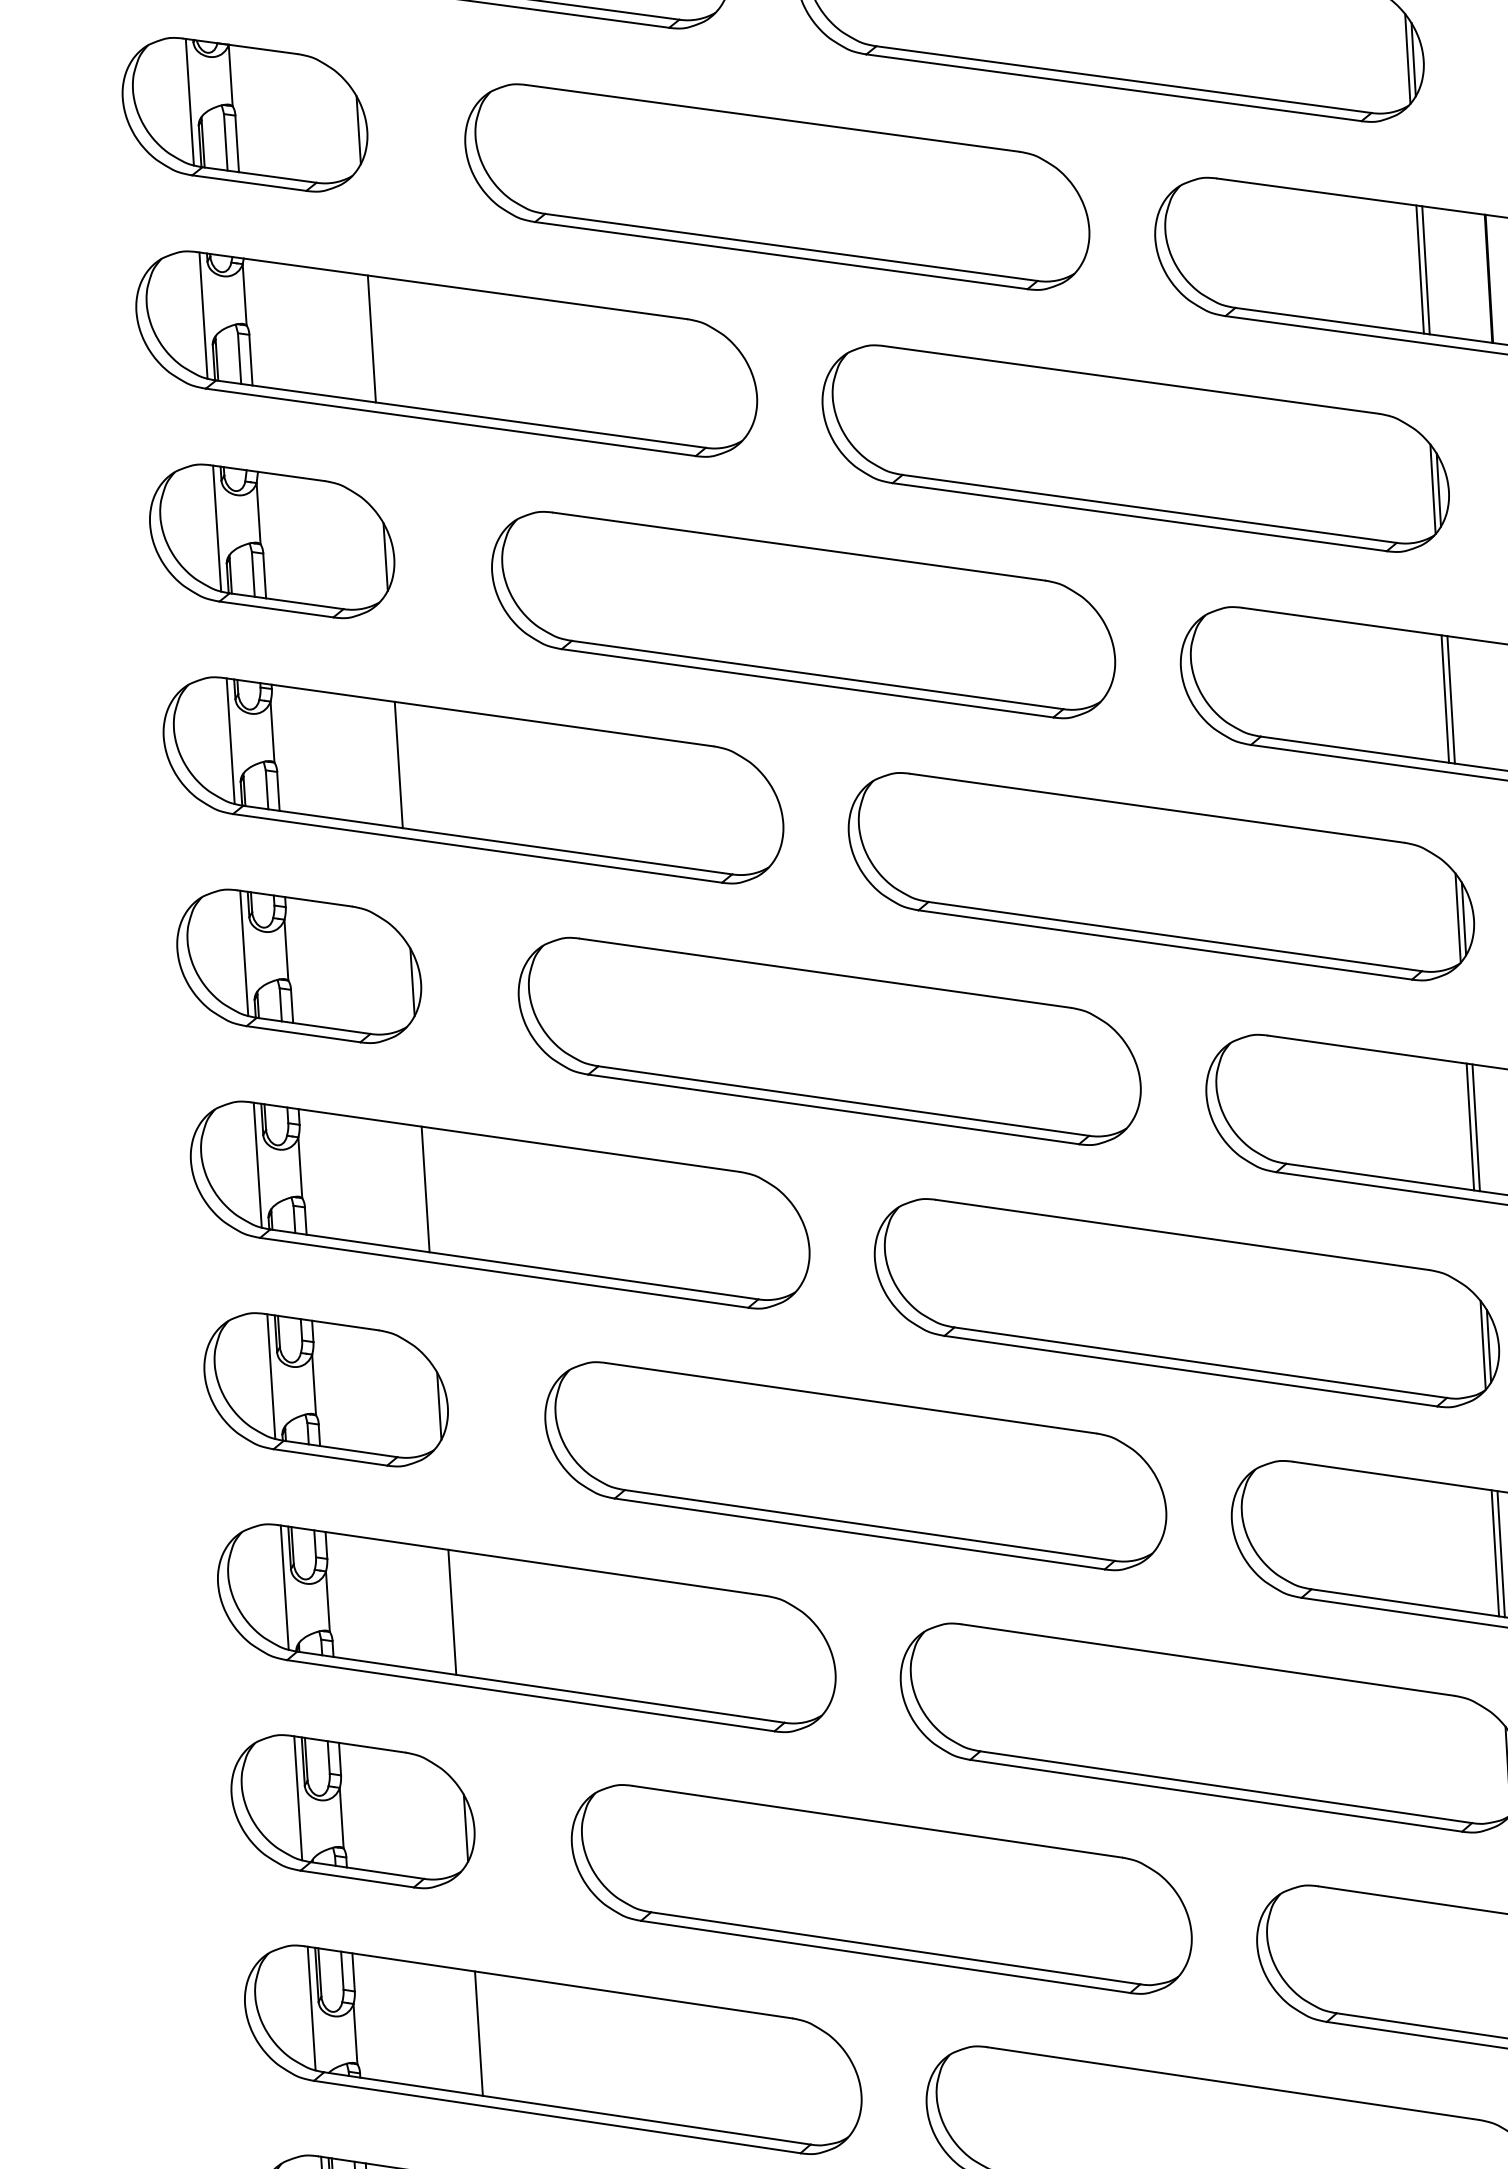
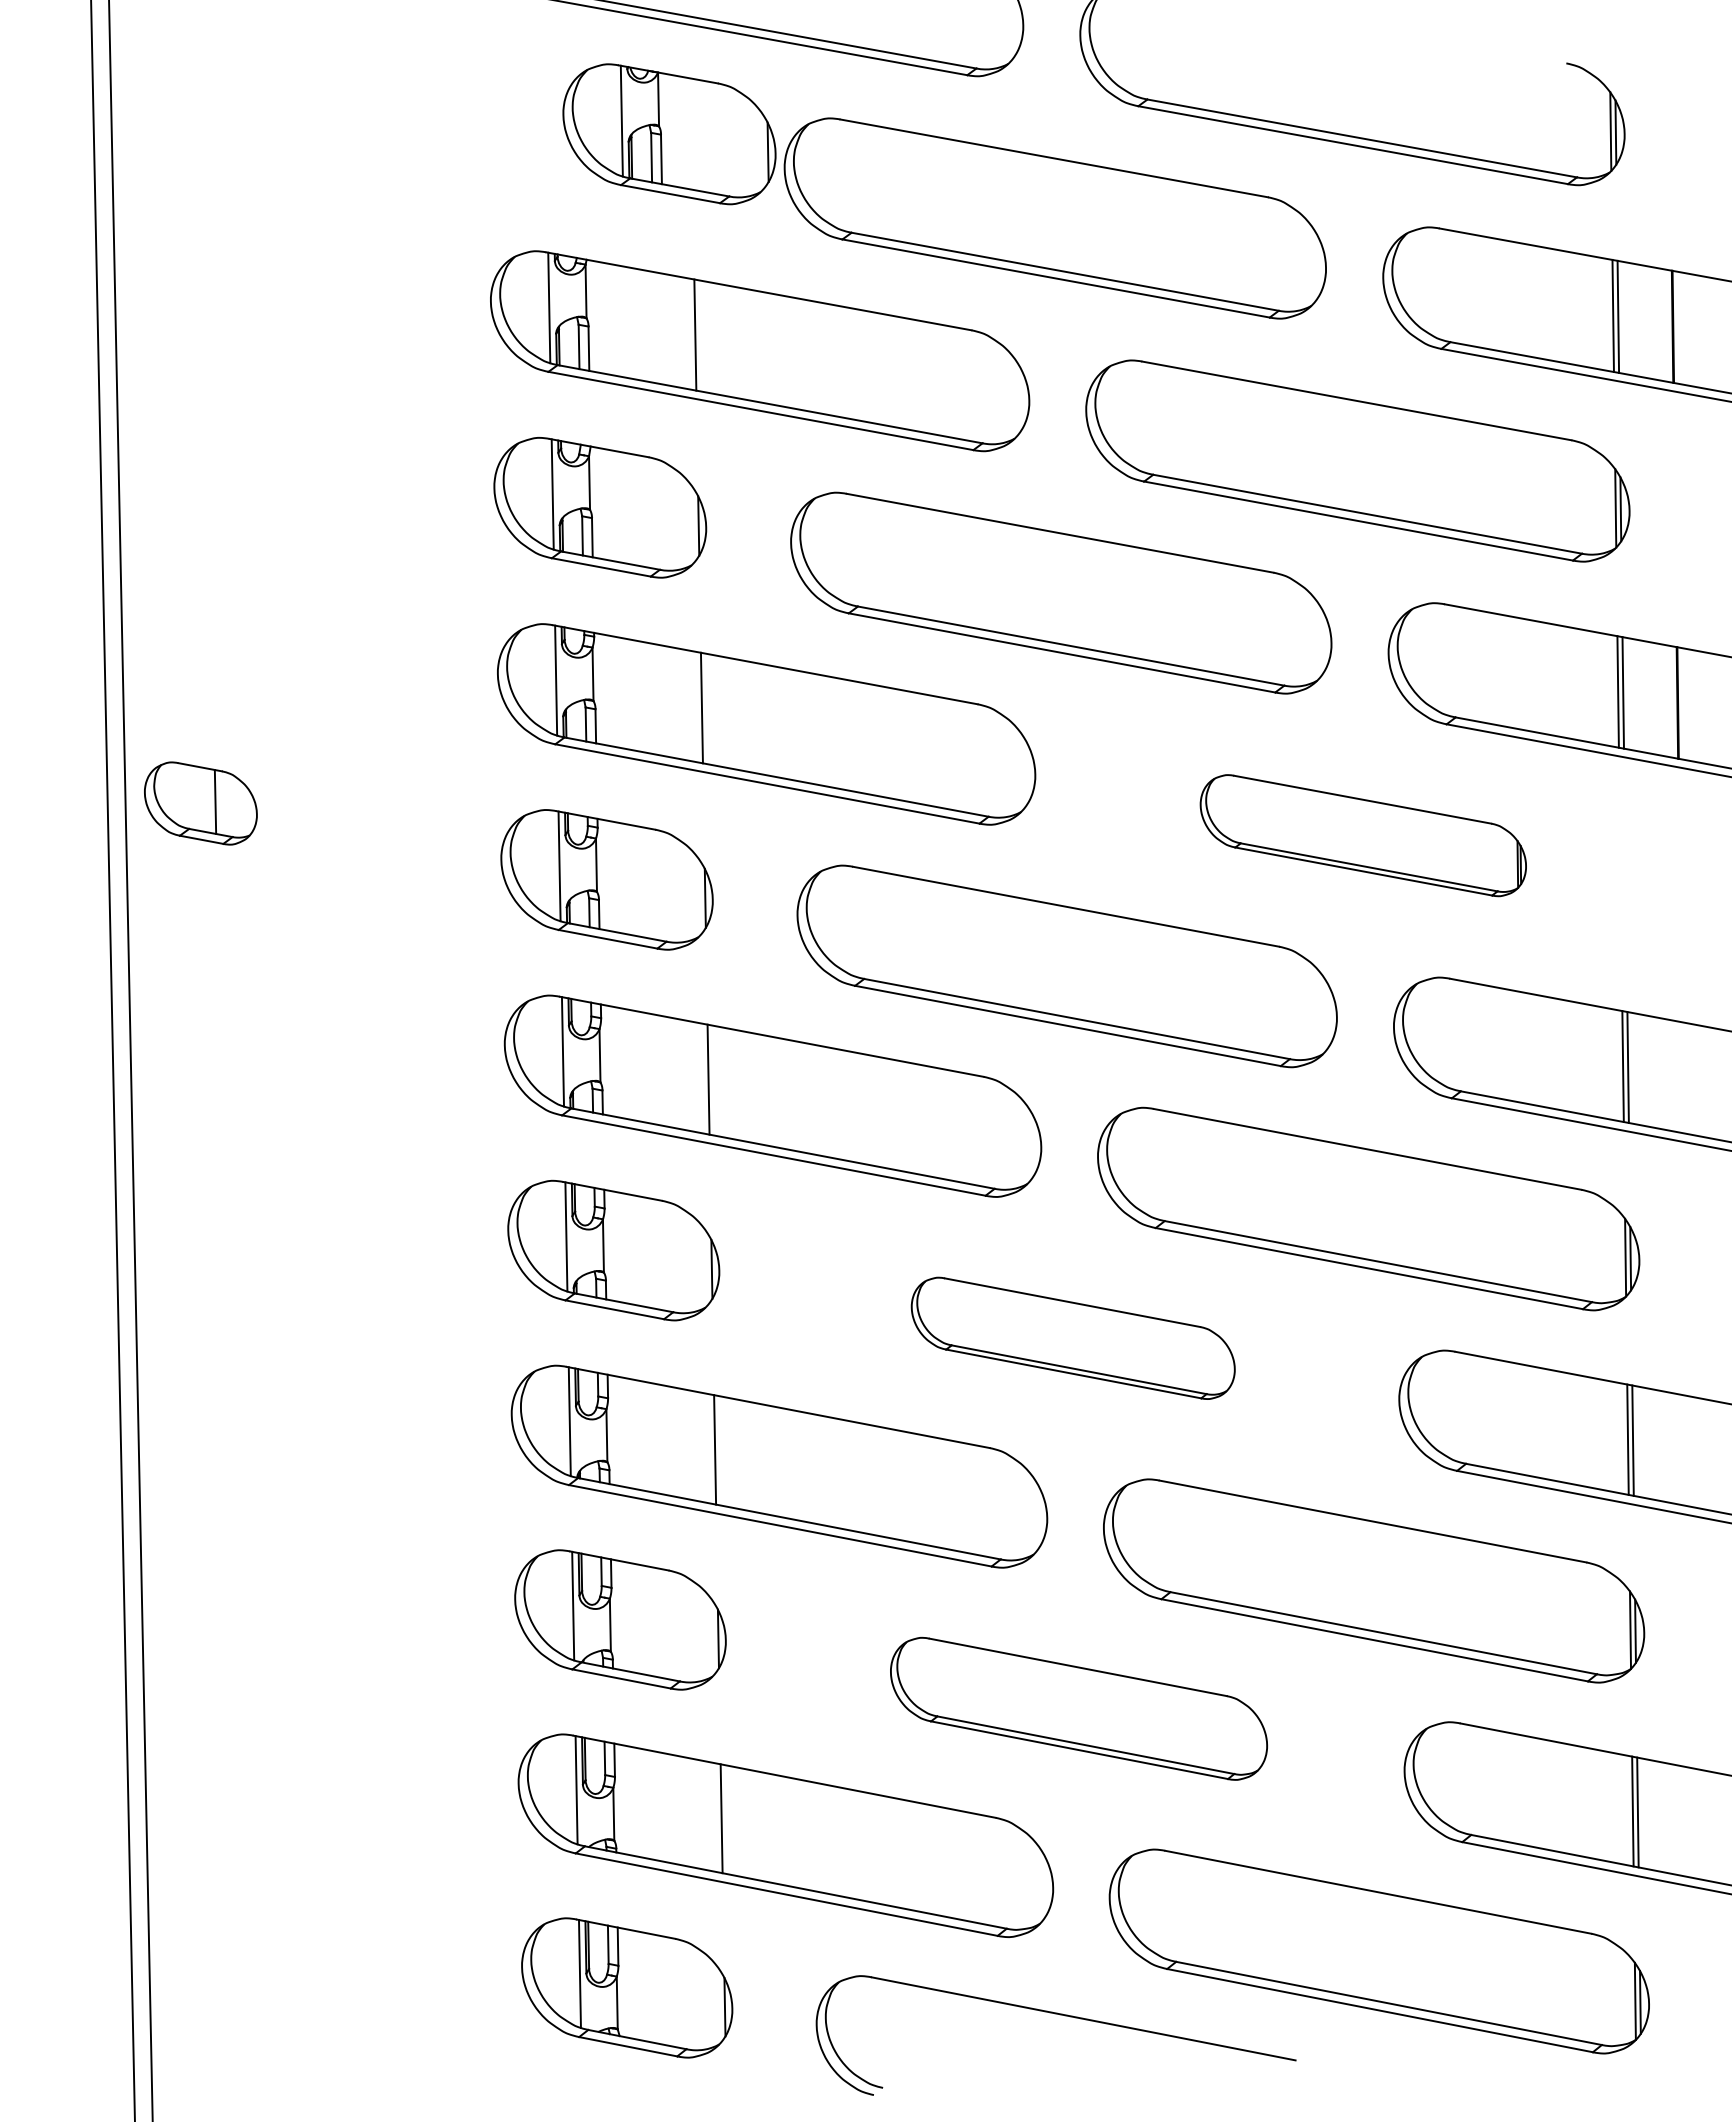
part: (245, 115) -> (669, 134), moved
part: (1161, 876) -> (1363, 835), size x0.6
part: (856, 1466) -> (1073, 1338), size x0.6
part: (881, 1889) -> (1078, 1708), size x0.7

